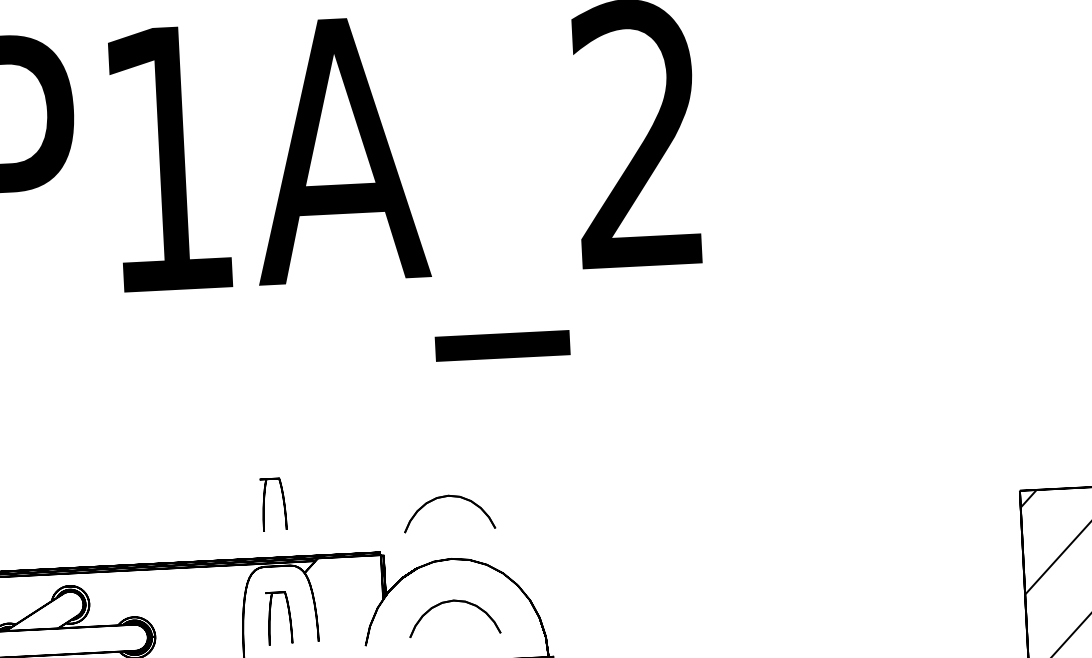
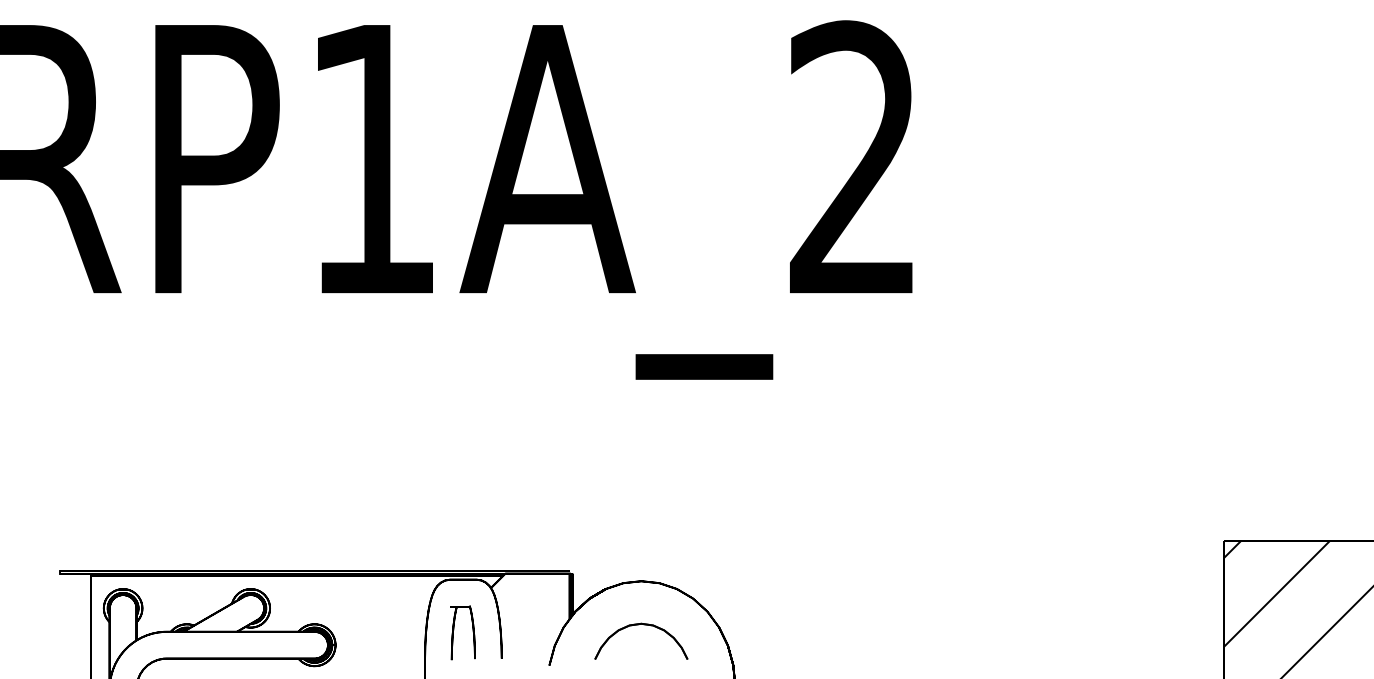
part: (445, 497) -> (638, 518), removed
part: (265, 502) -> (454, 514), removed

